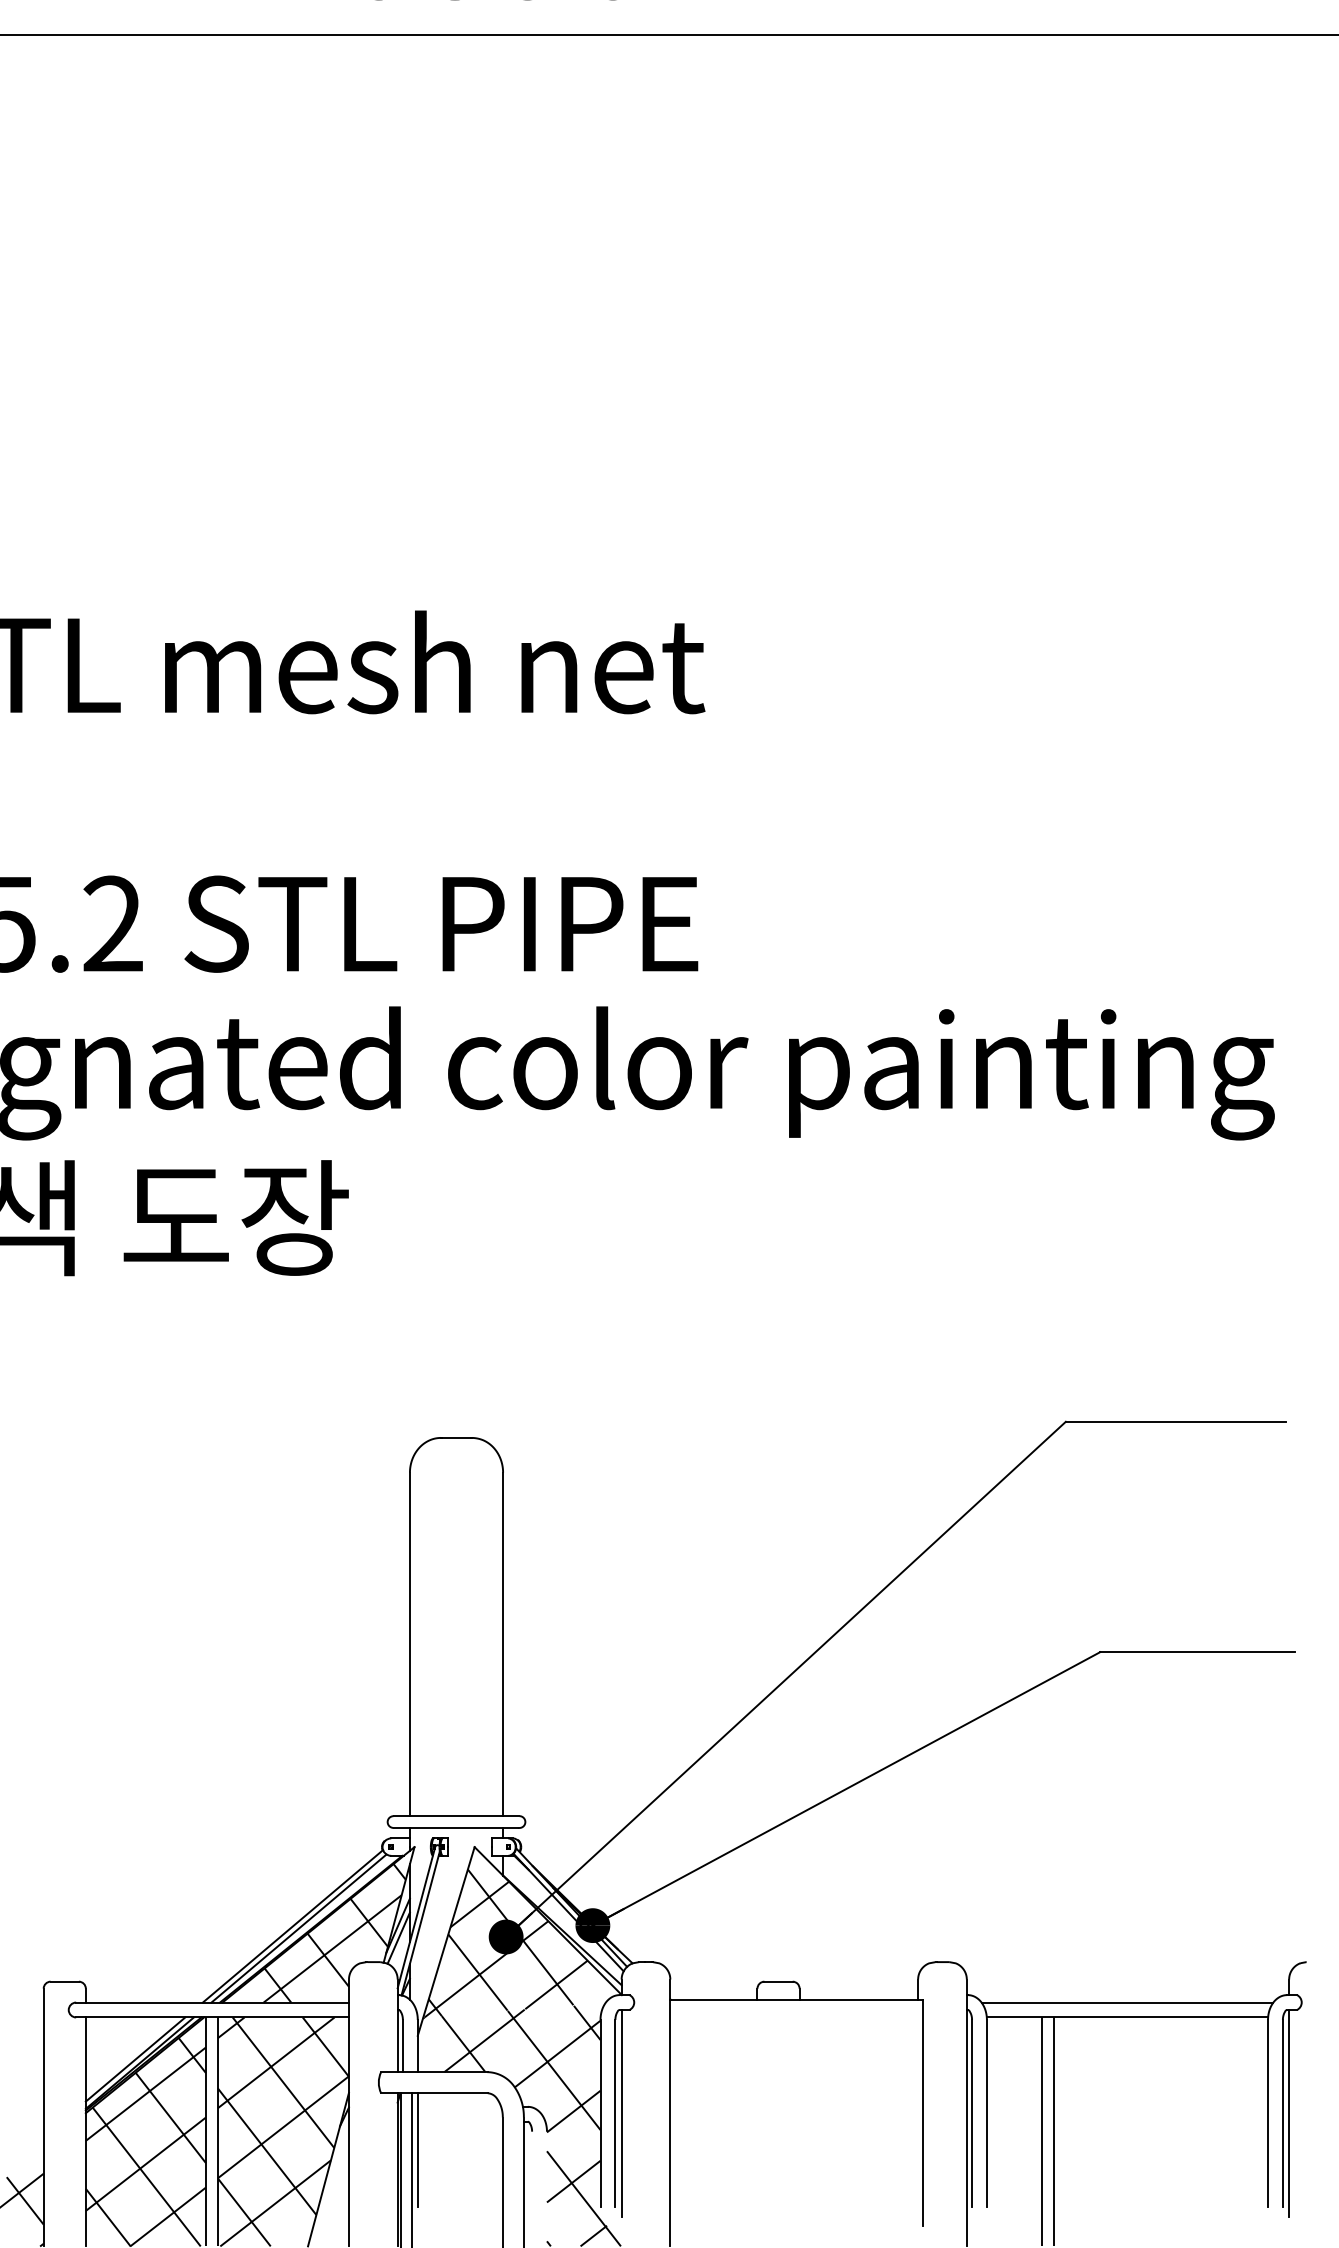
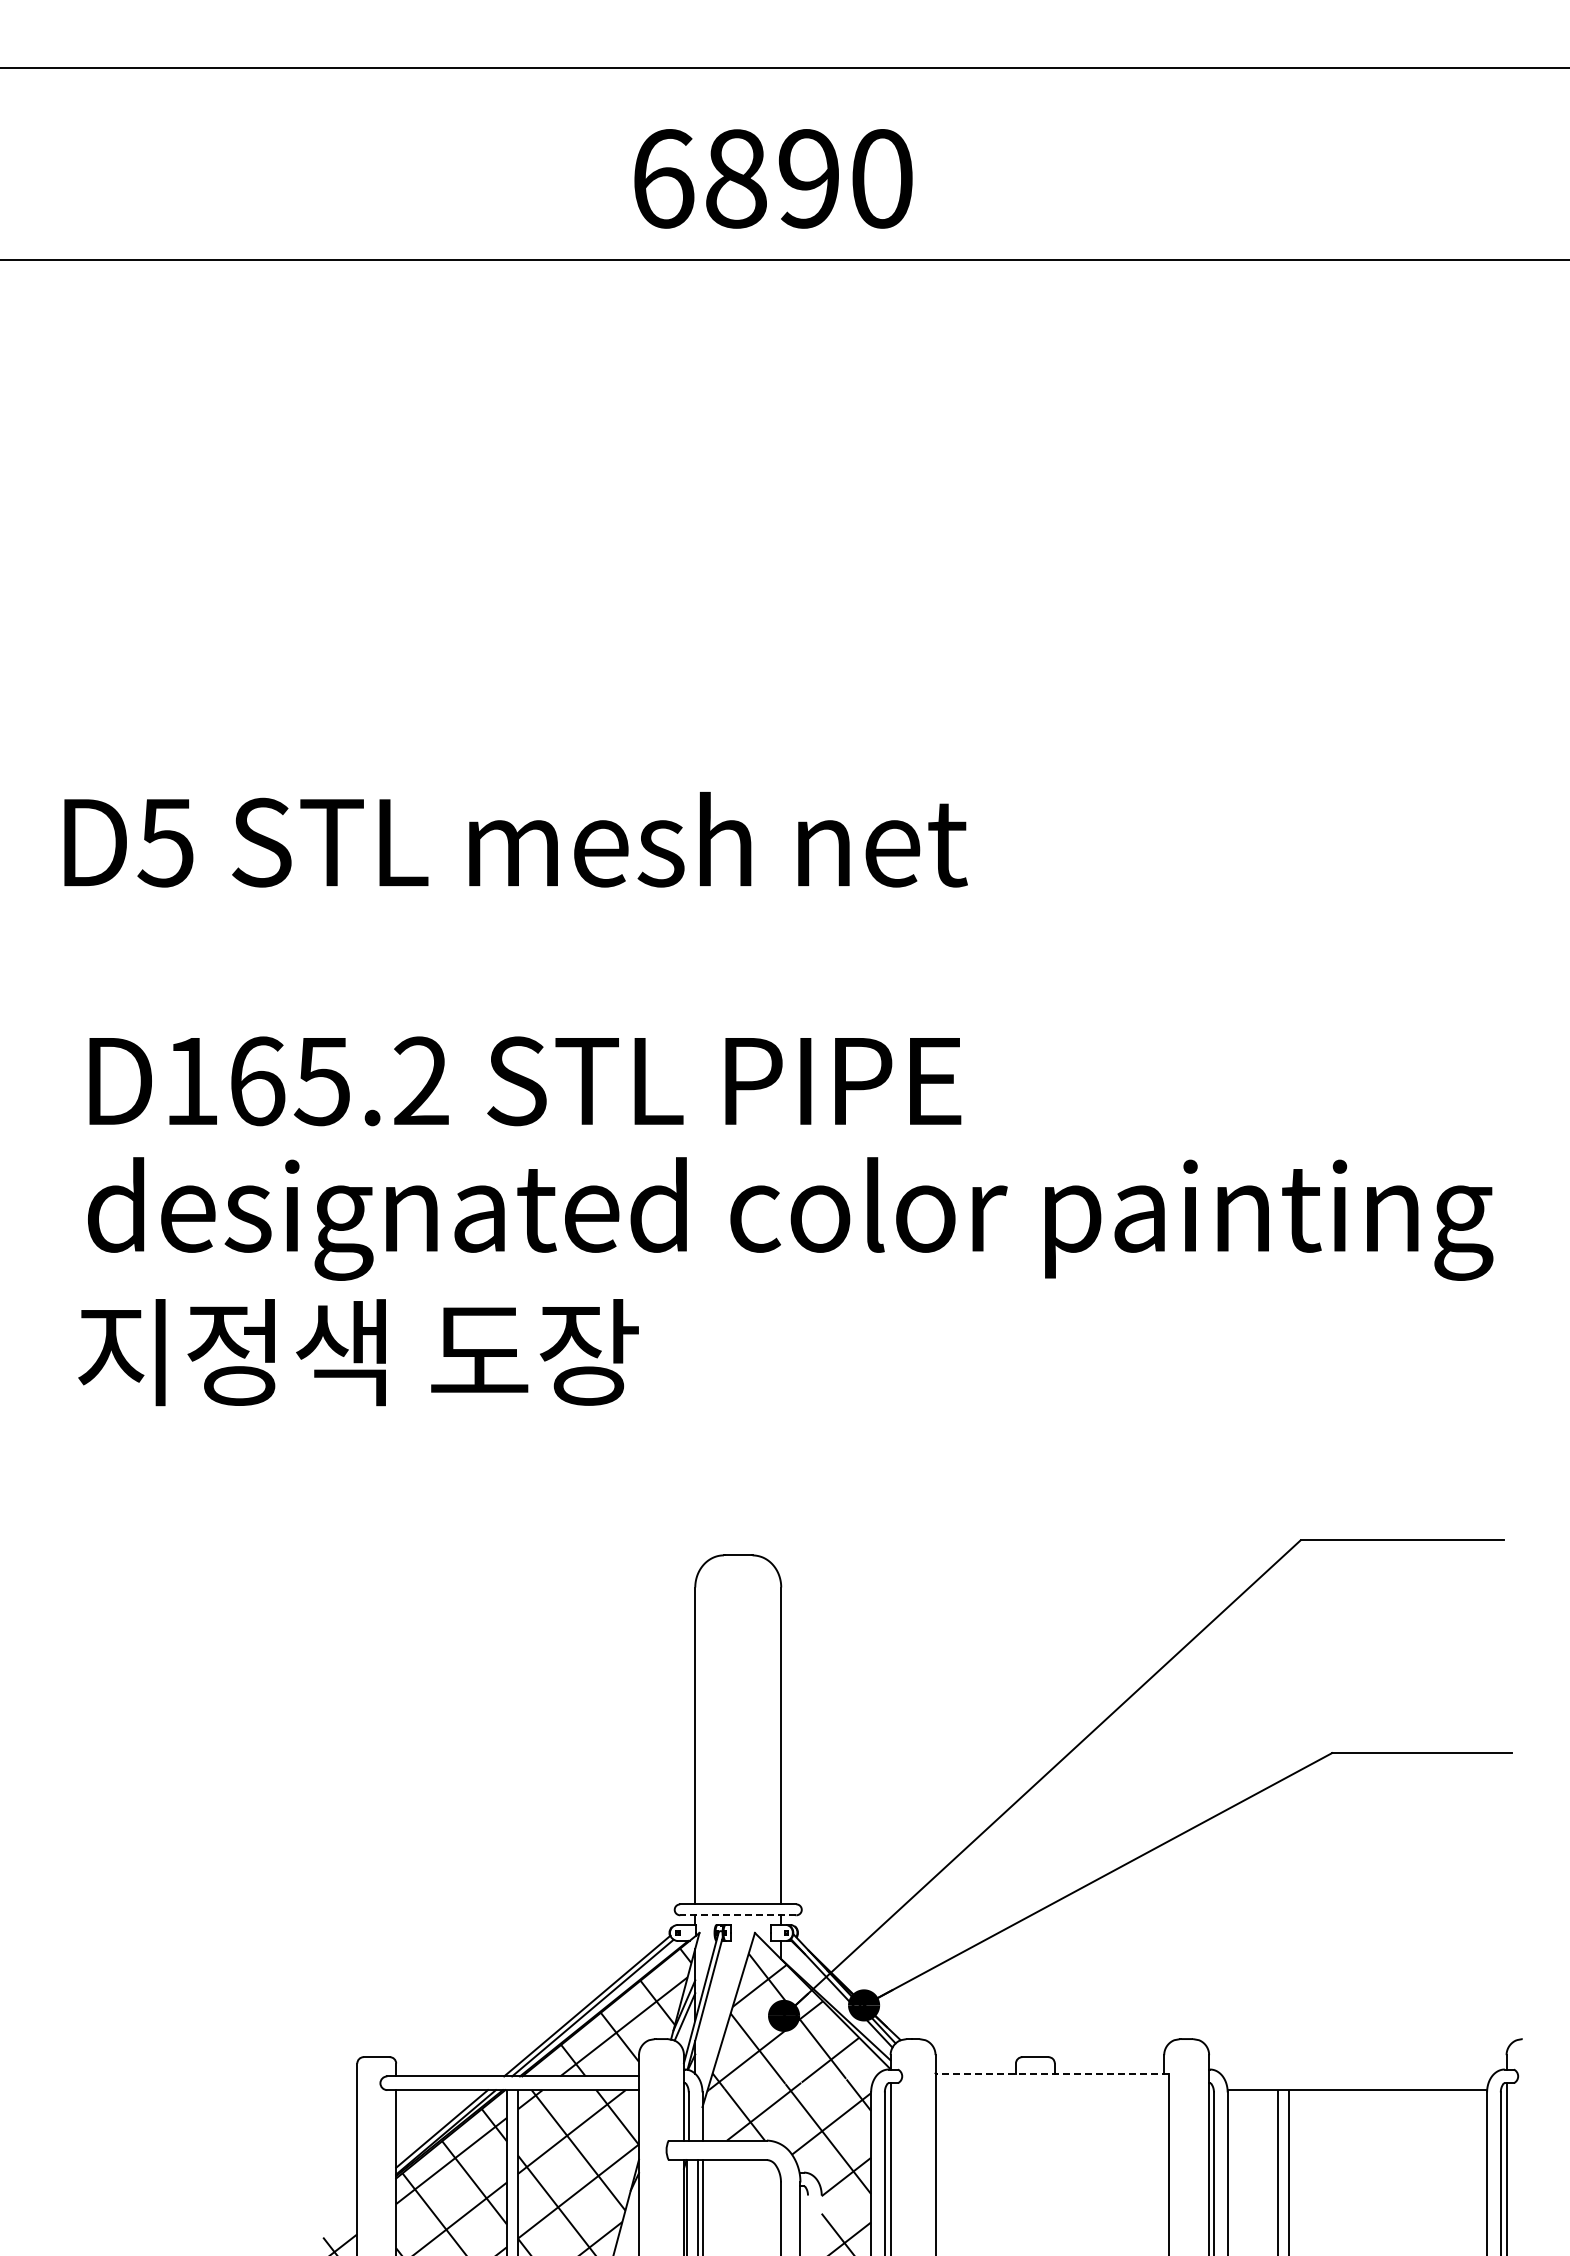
line: (456, 1828) -> (738, 1915), solid -> dashed
line: (797, 1999) -> (1052, 2073), solid -> dashed
line: (1127, 2002) -> (1357, 2076), removed

